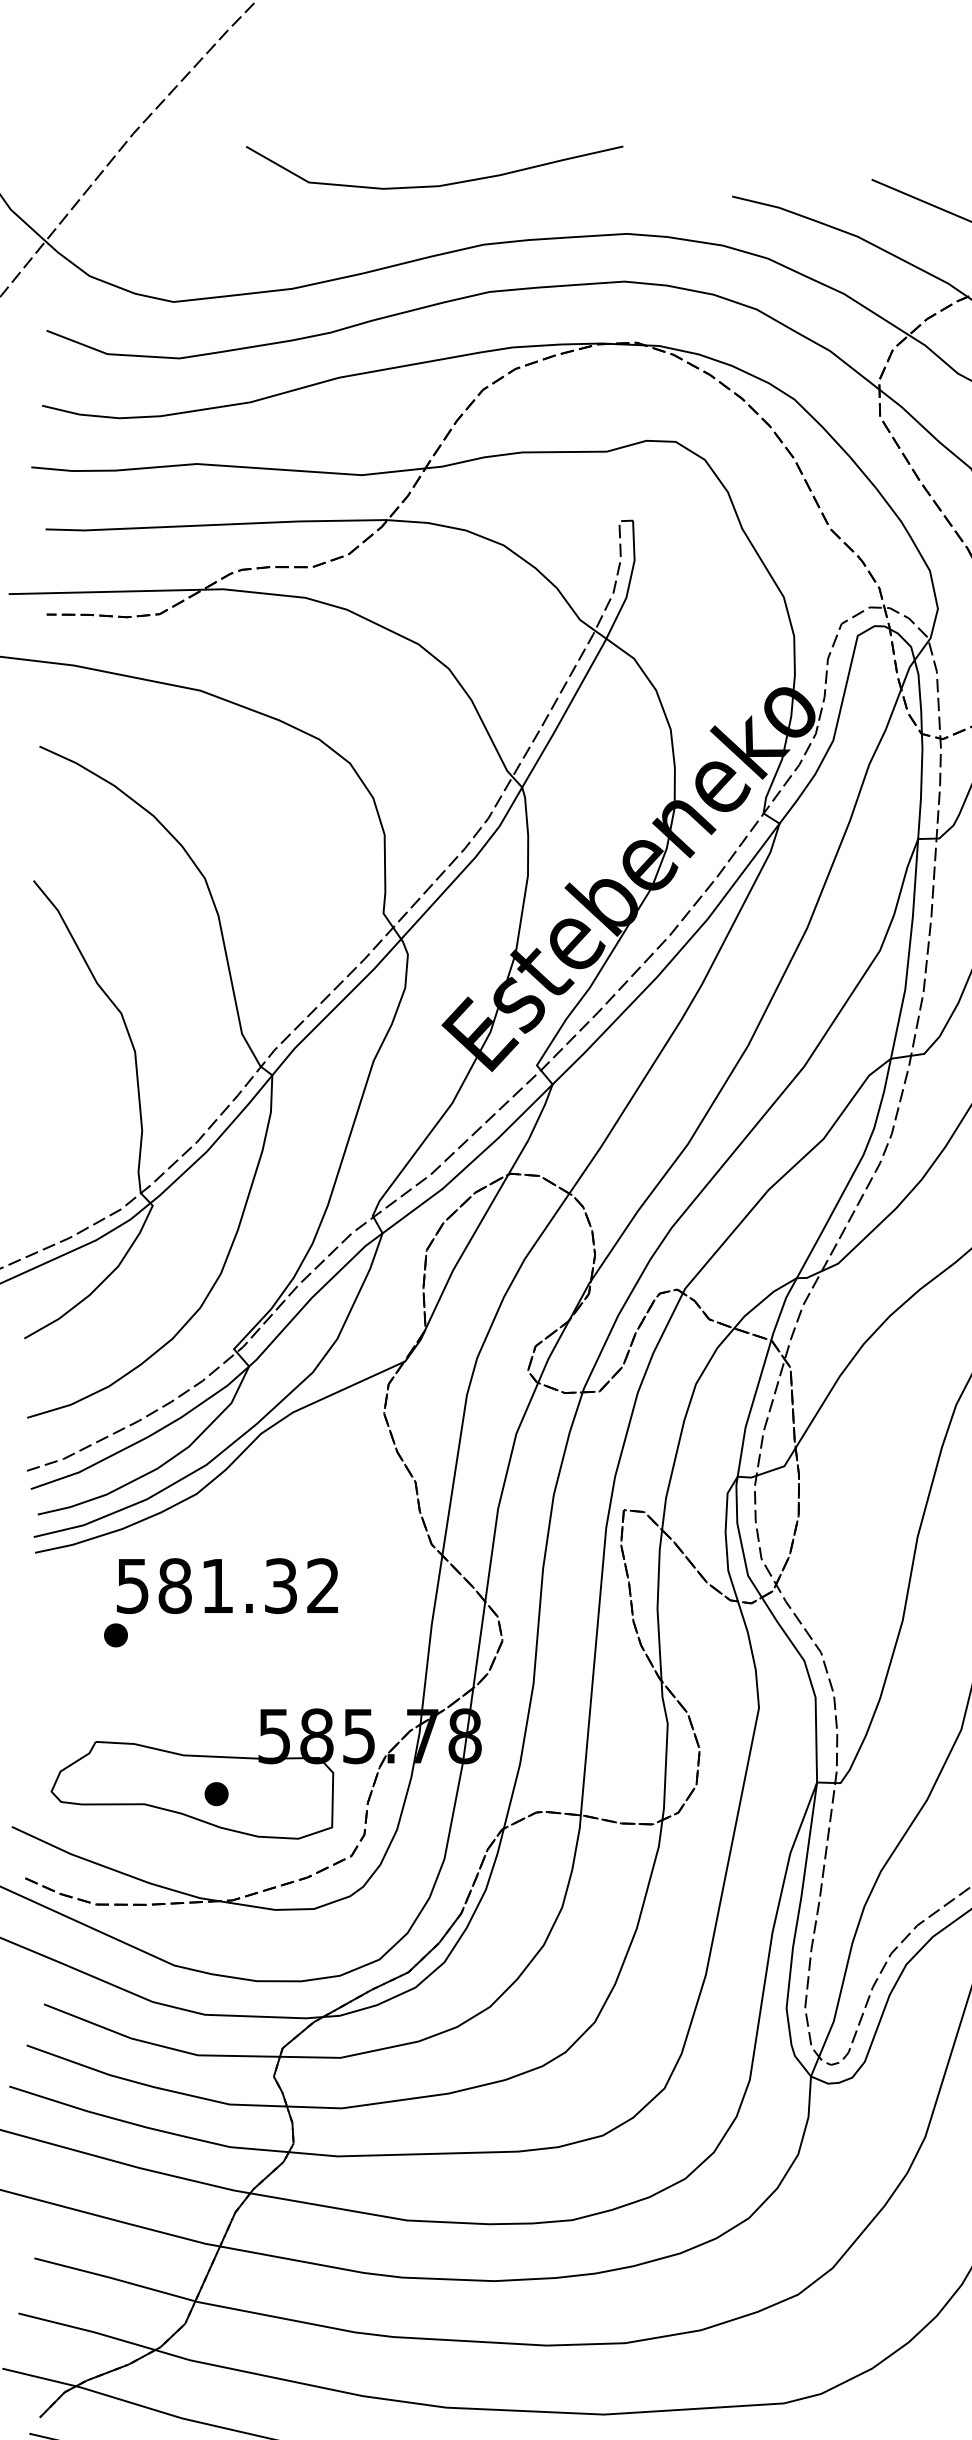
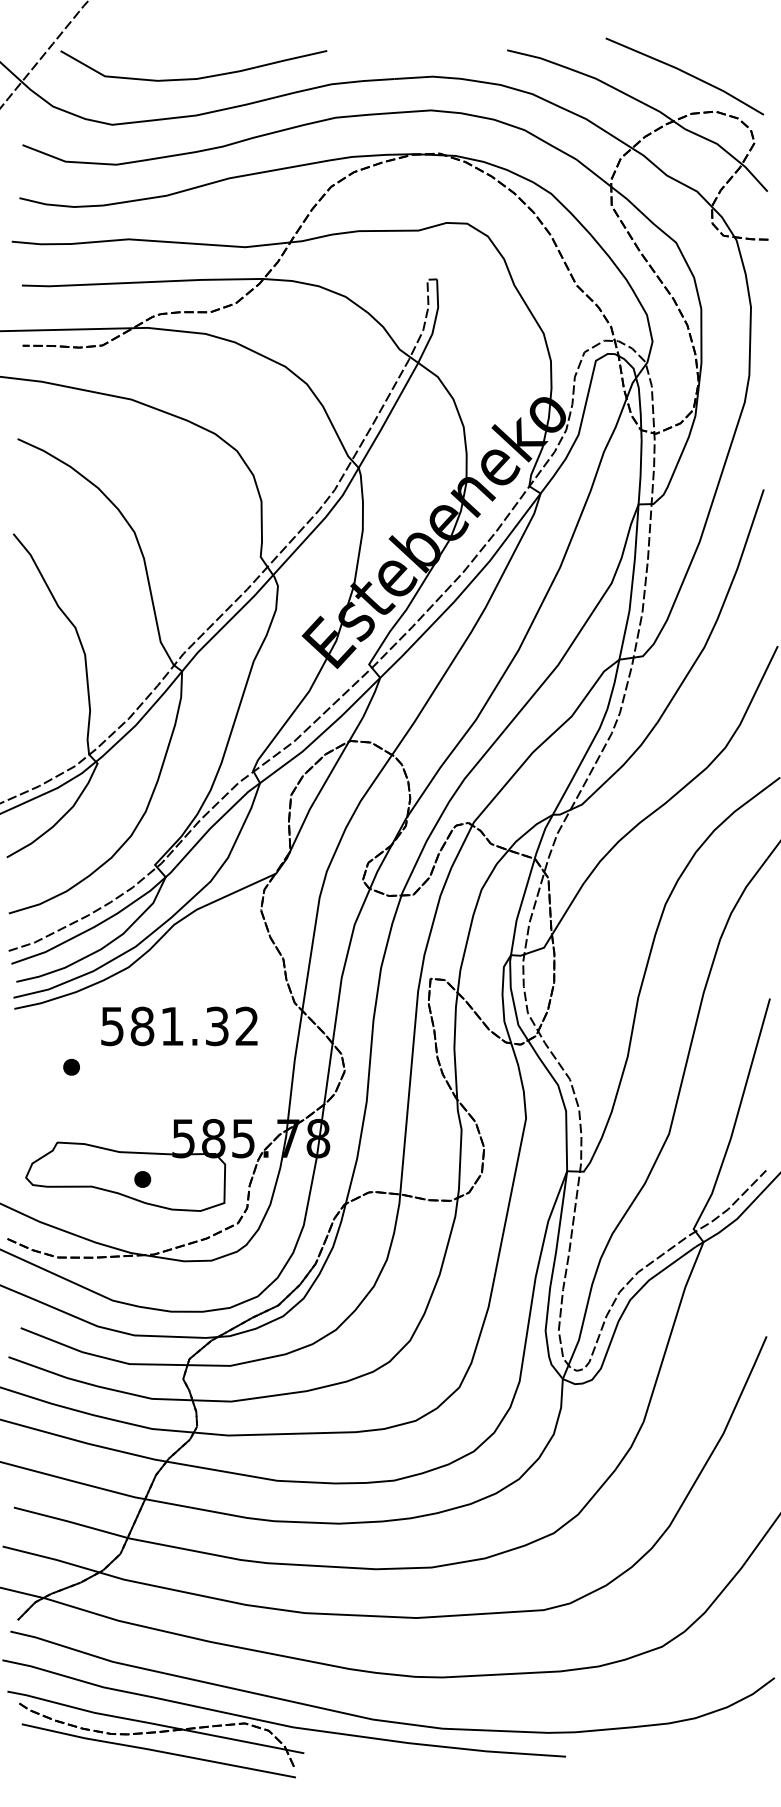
curve: (441, 184) -> (198, 77), moved
text: (227, 1586) -> (179, 1026), moved

